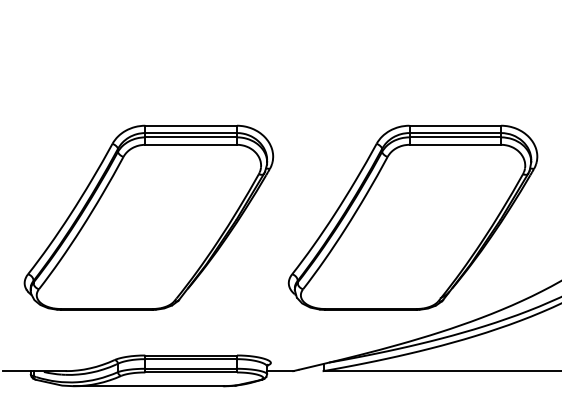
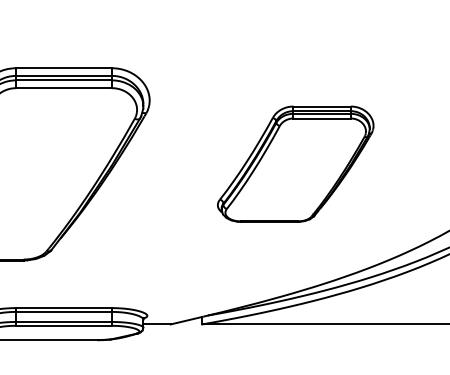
part: (412, 217) -> (295, 164), size x0.6

